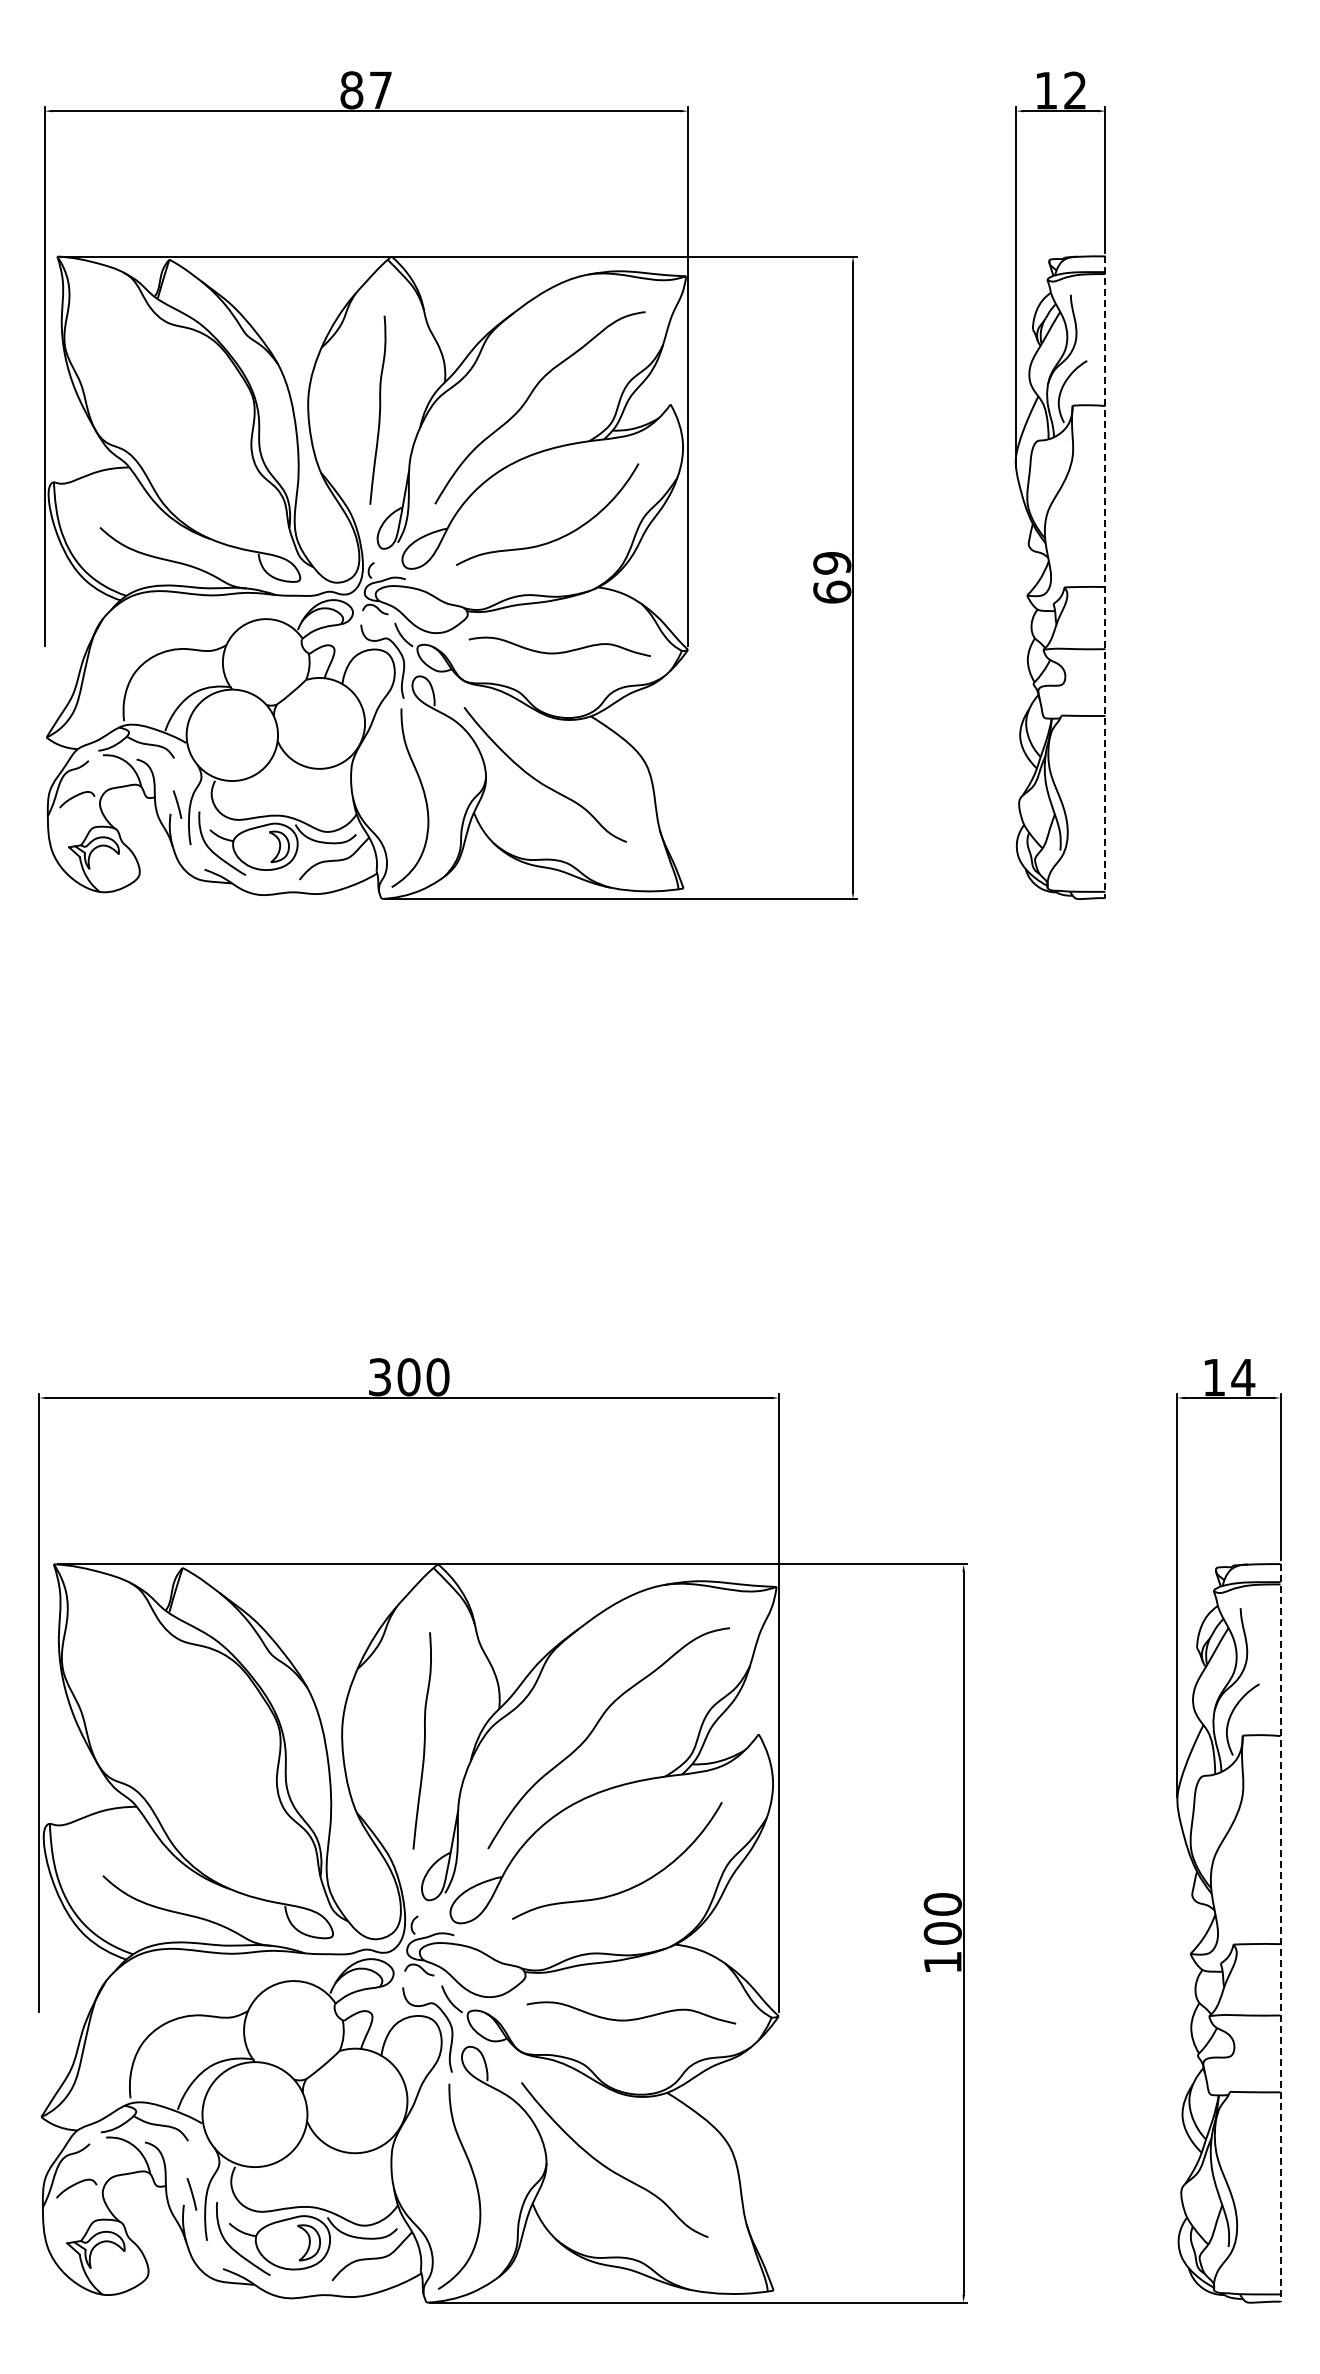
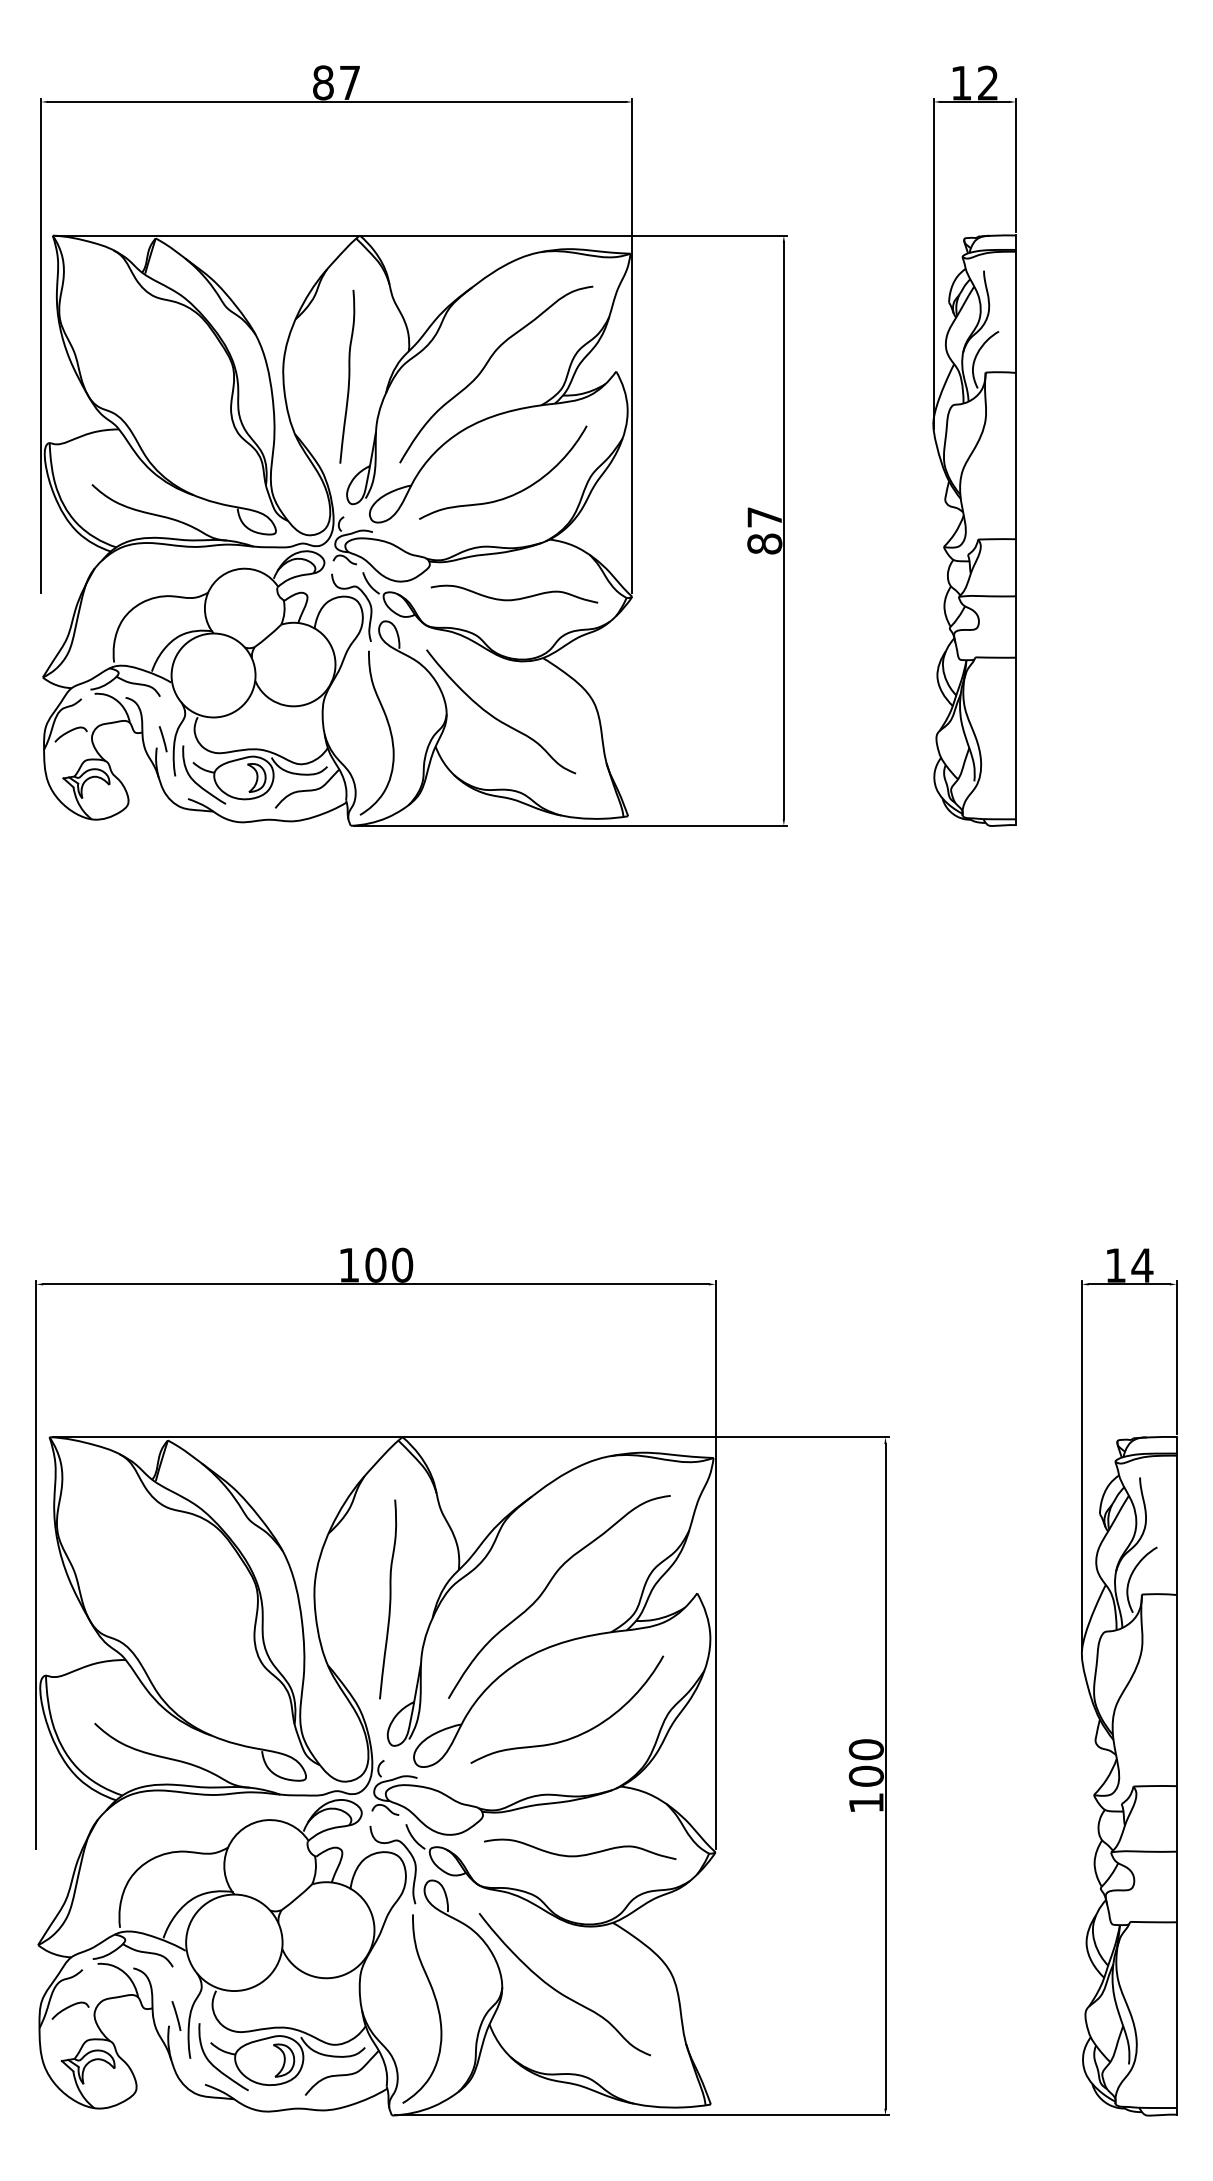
text: (832, 577) -> (764, 530), 69 -> 87
line: (1105, 577) -> (1015, 530), dashed -> solid
text: (379, 1377) -> (348, 1265), 300 -> 100
line: (1280, 1932) -> (1176, 1775), dashed -> solid

